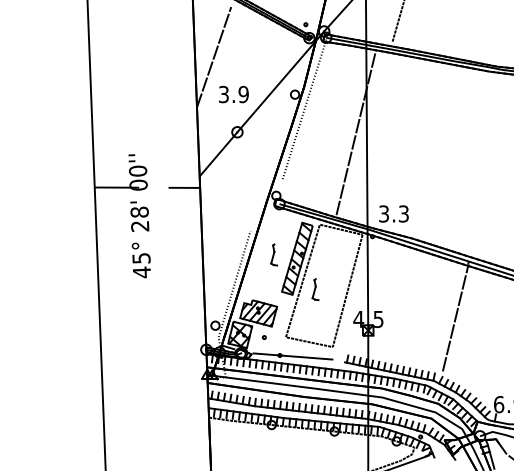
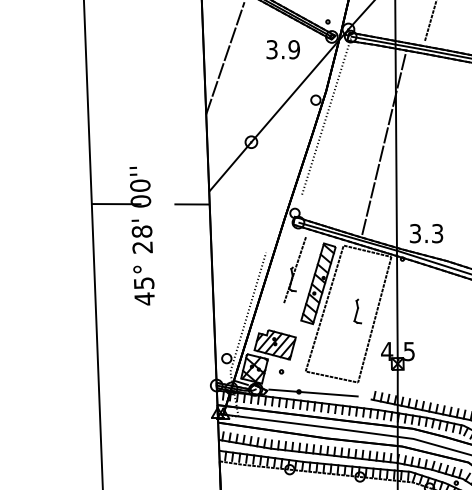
text: (233, 94) -> (282, 49), moved
line: (276, 246) -> (295, 270), added
part: (315, 289) -> (357, 311), moved

